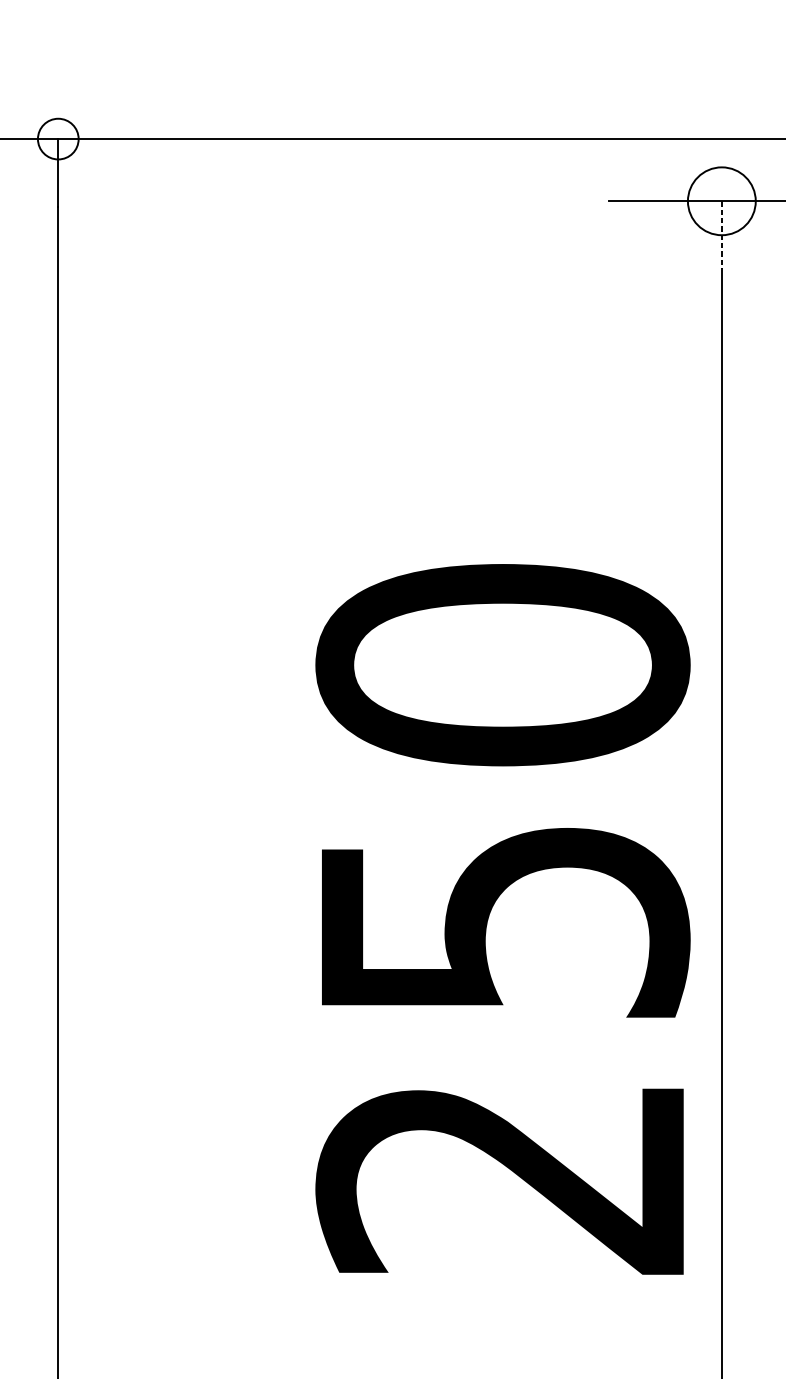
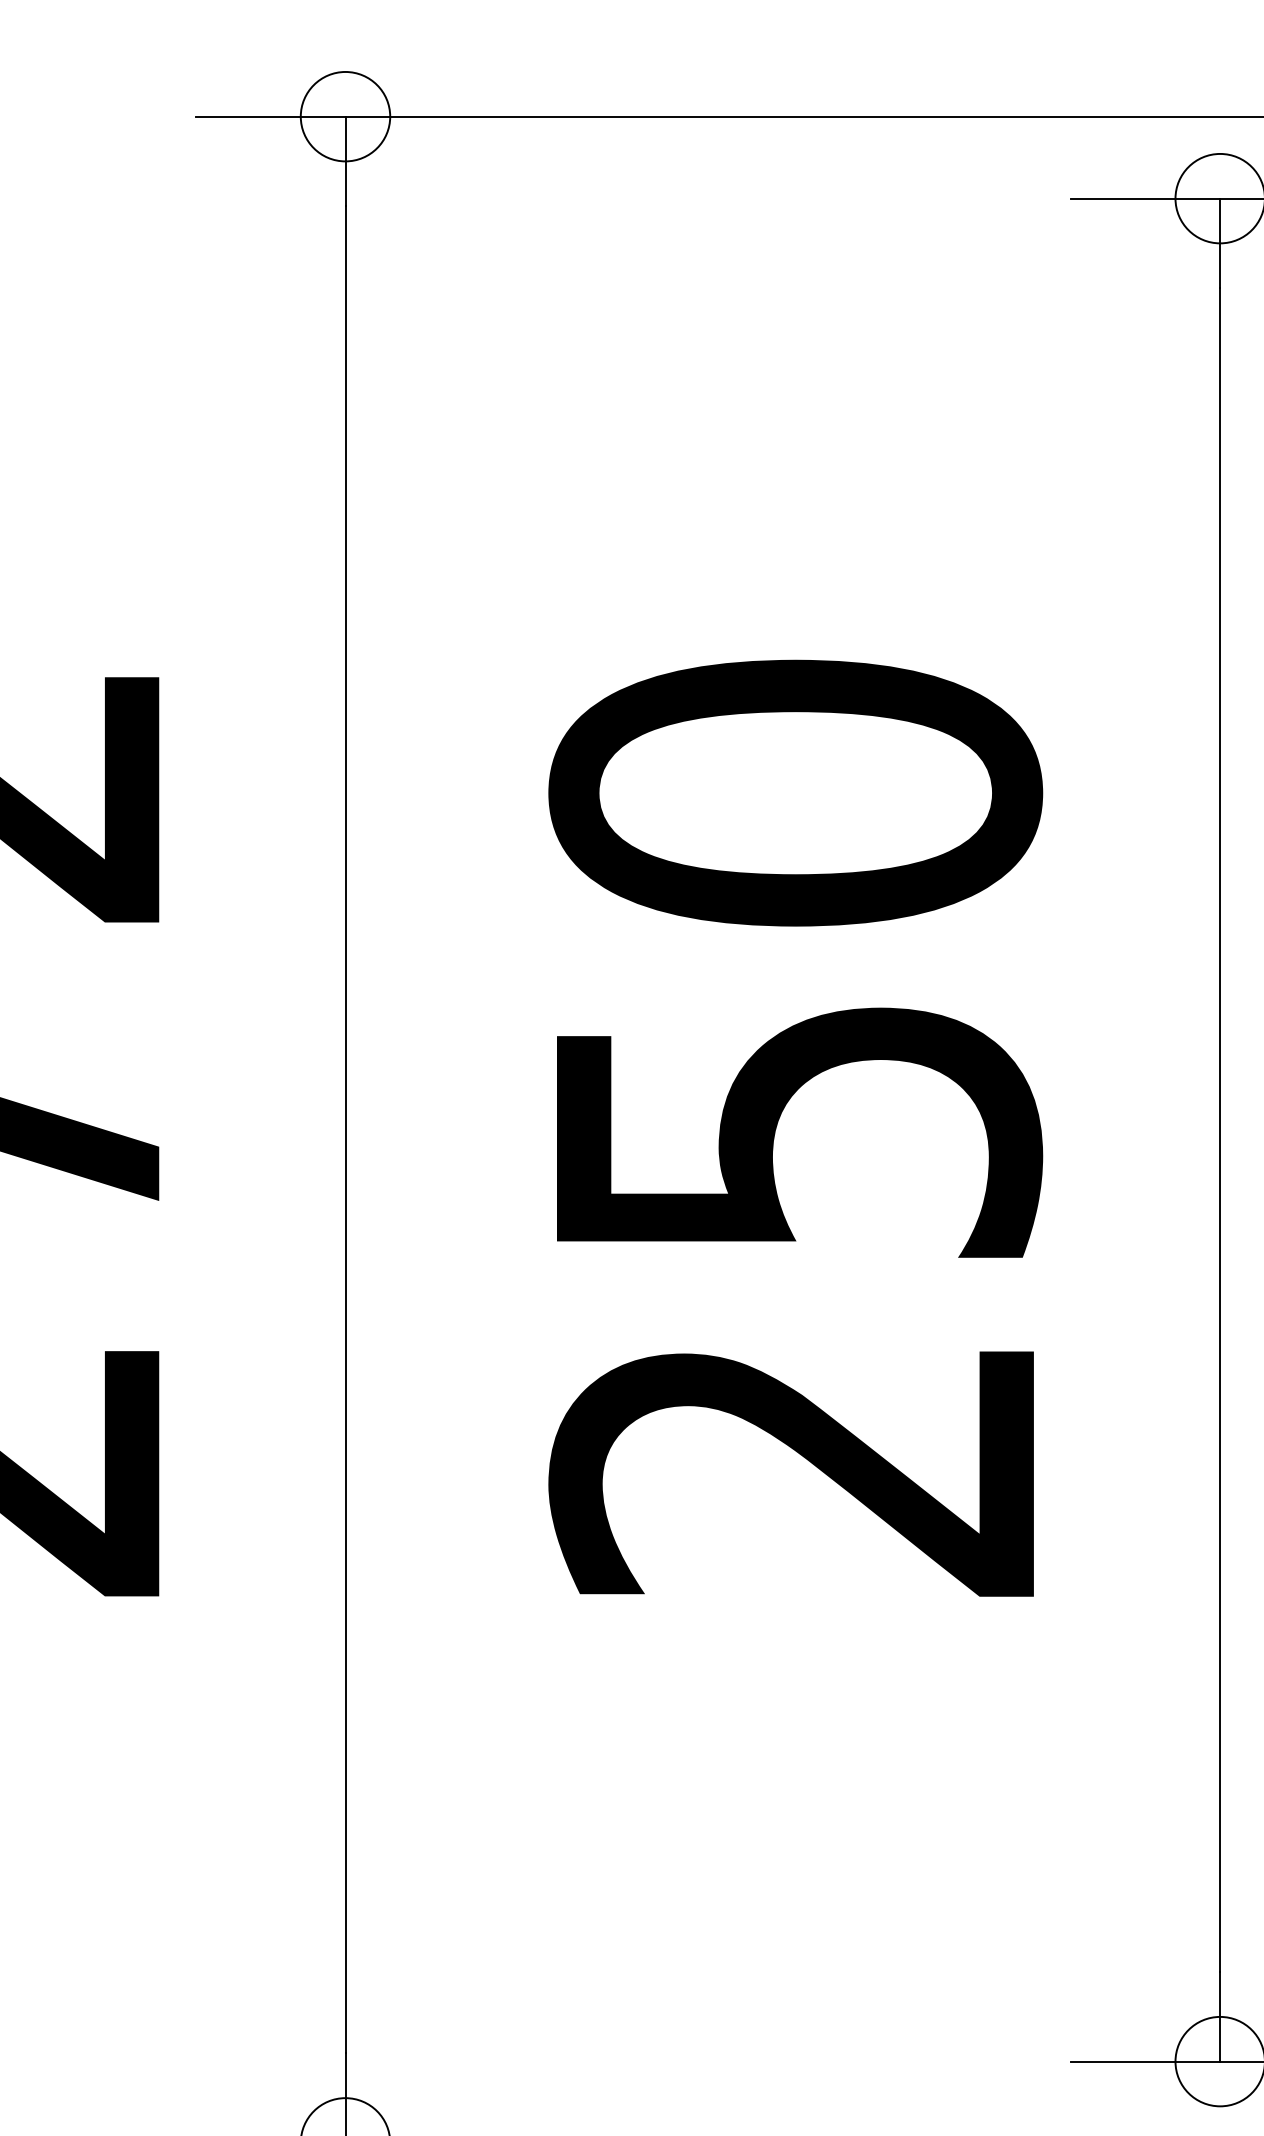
circle: (58, 138) -> (345, 116), size x1.67
line: (722, 235) -> (1220, 243), dashed -> solid
text: (502, 918) -> (795, 1127), moved

